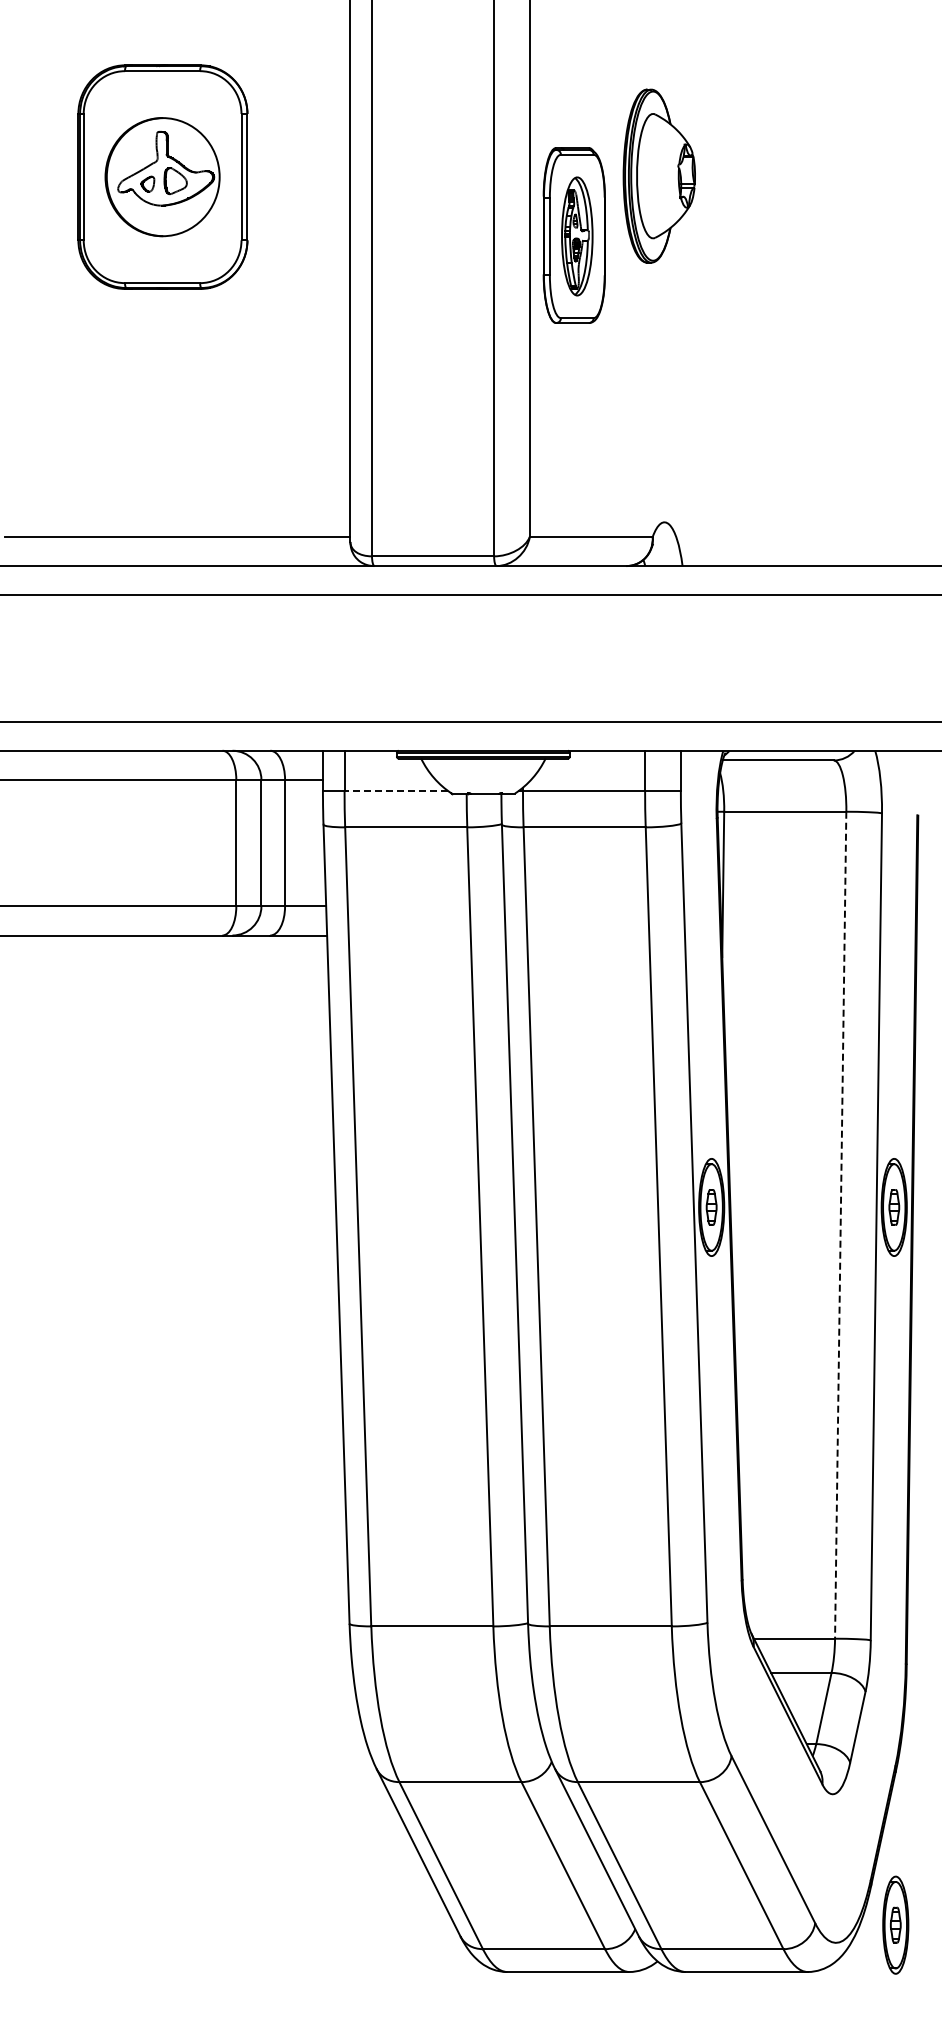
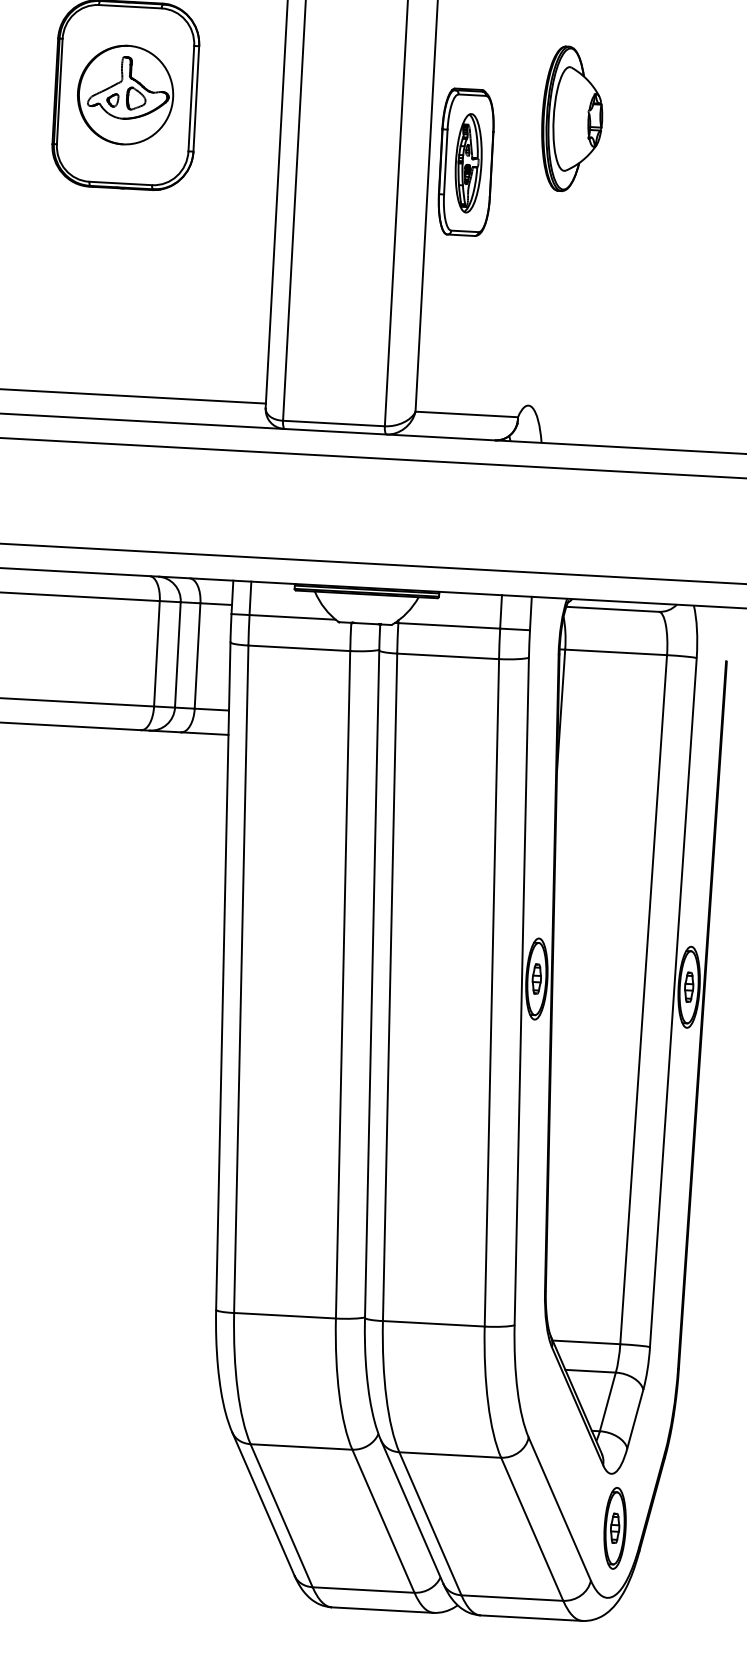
part: (658, 175) -> (571, 118), moved
line: (396, 790) -> (292, 617), dashed -> solid
line: (840, 1225) -> (643, 999), dashed -> solid
part: (895, 1924) -> (614, 1527), moved

